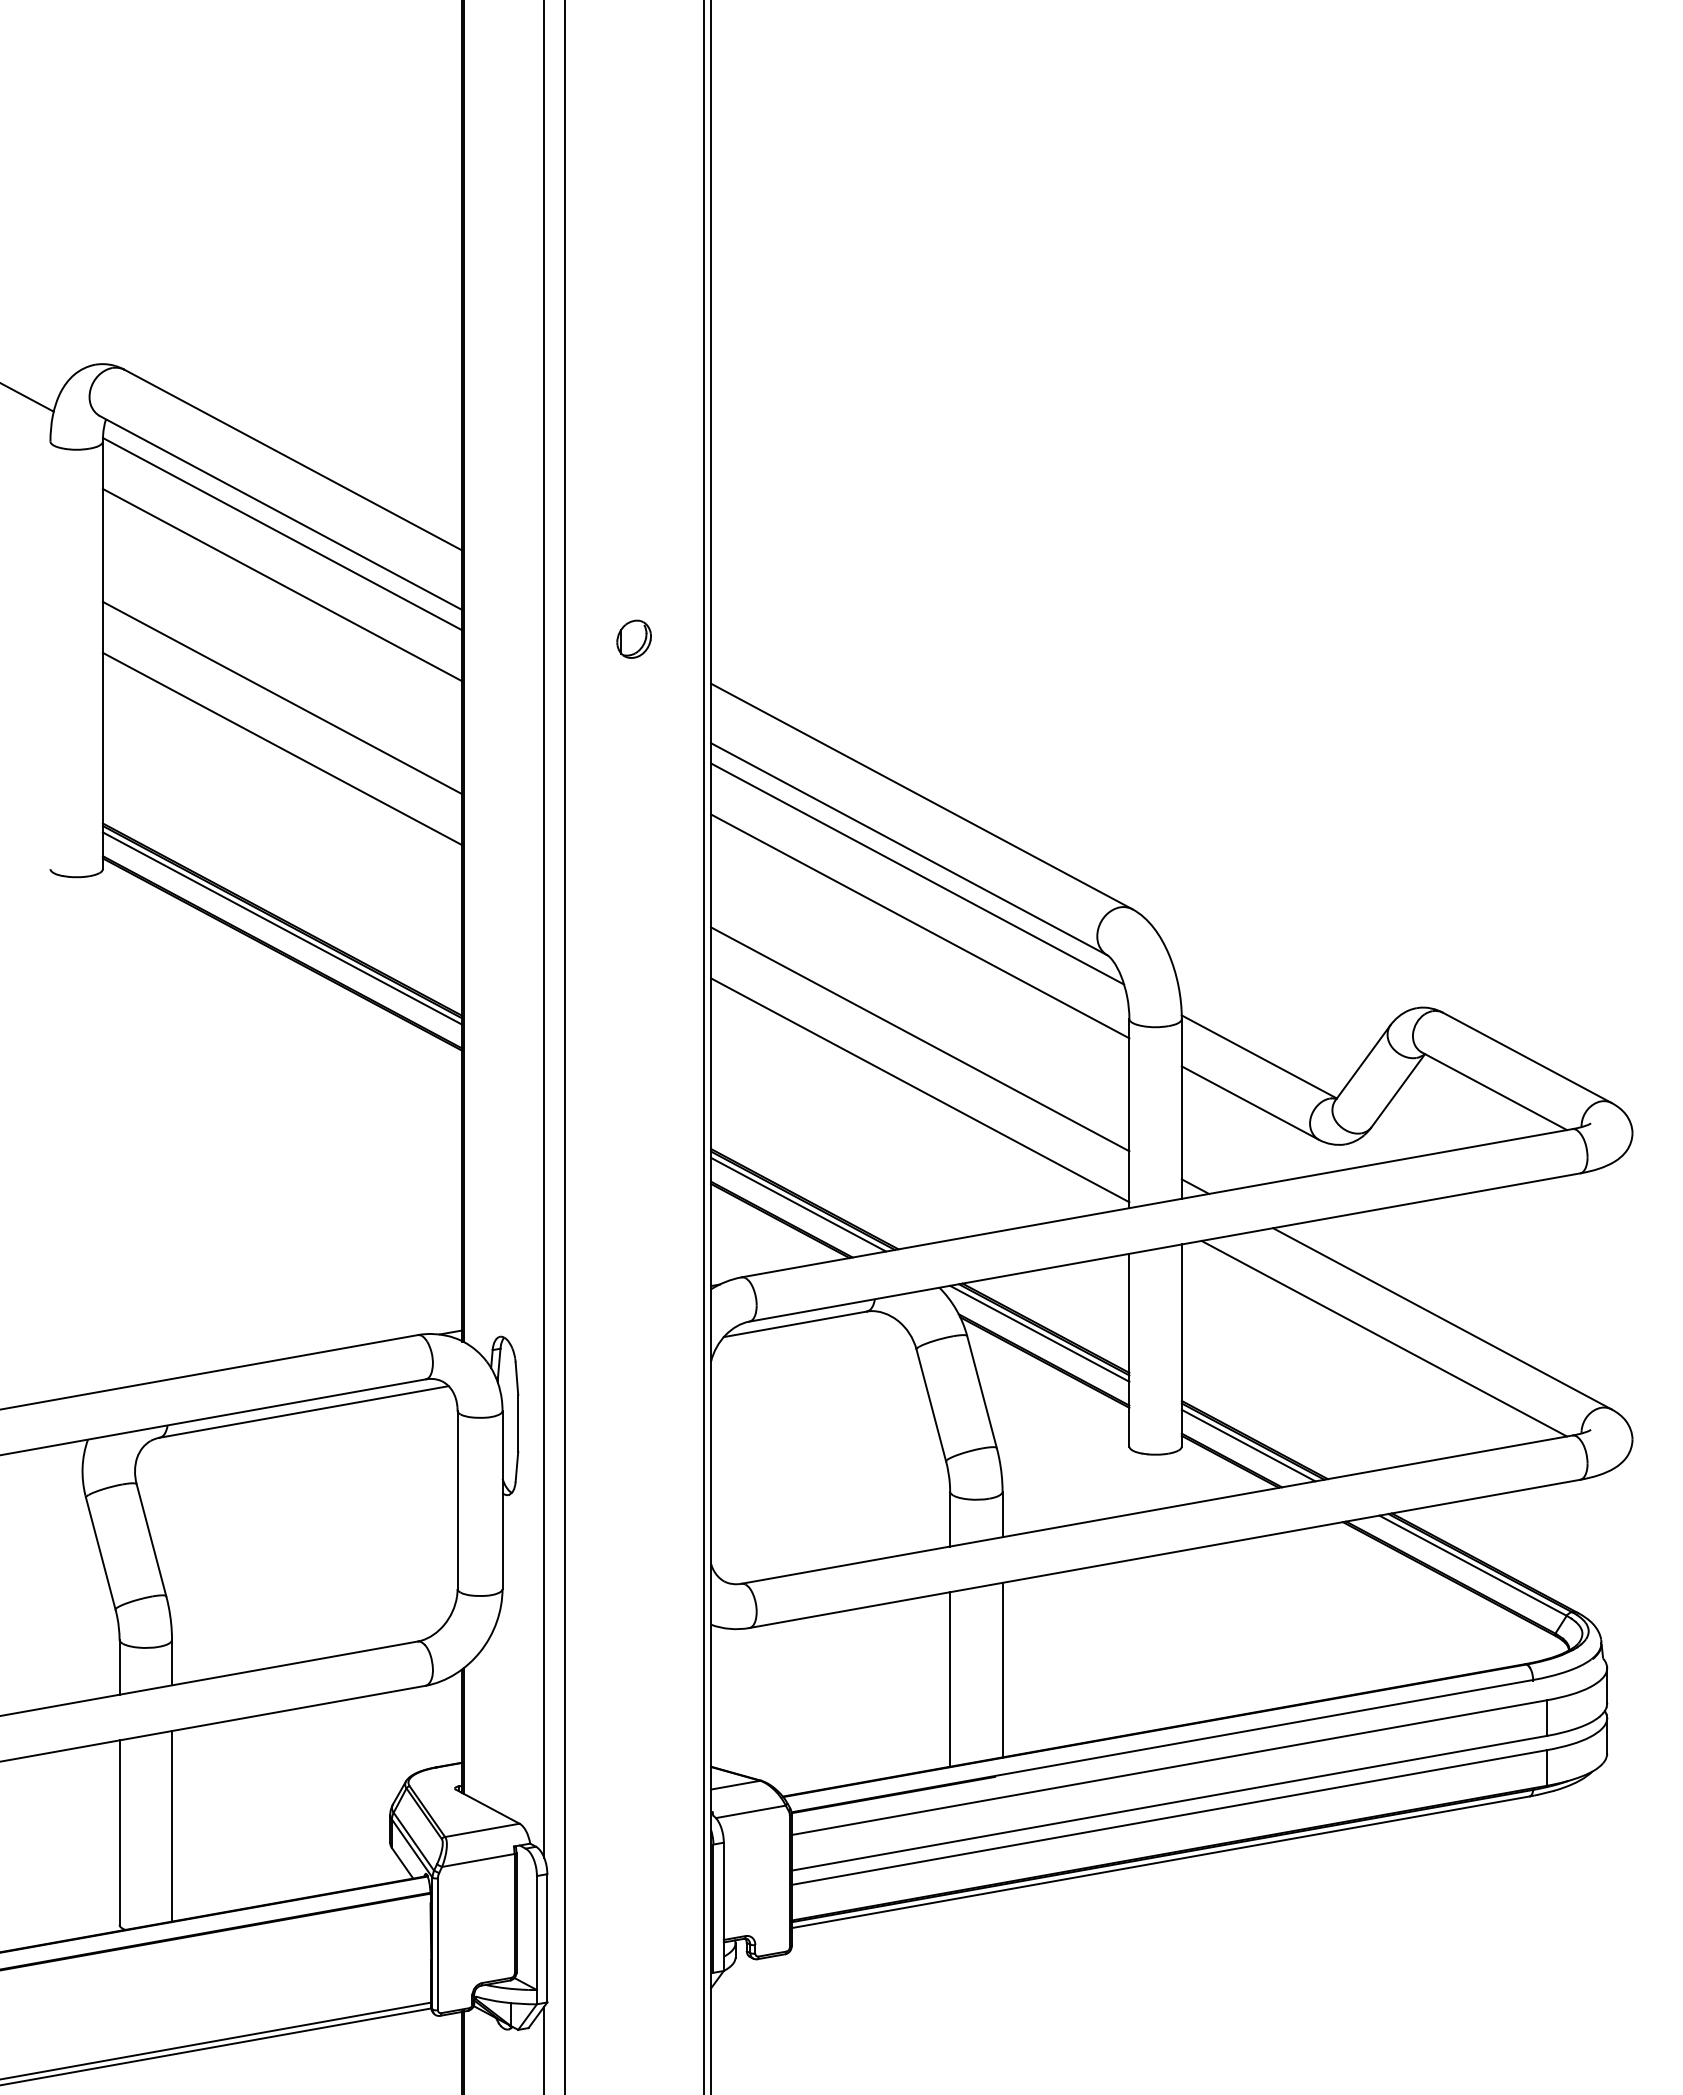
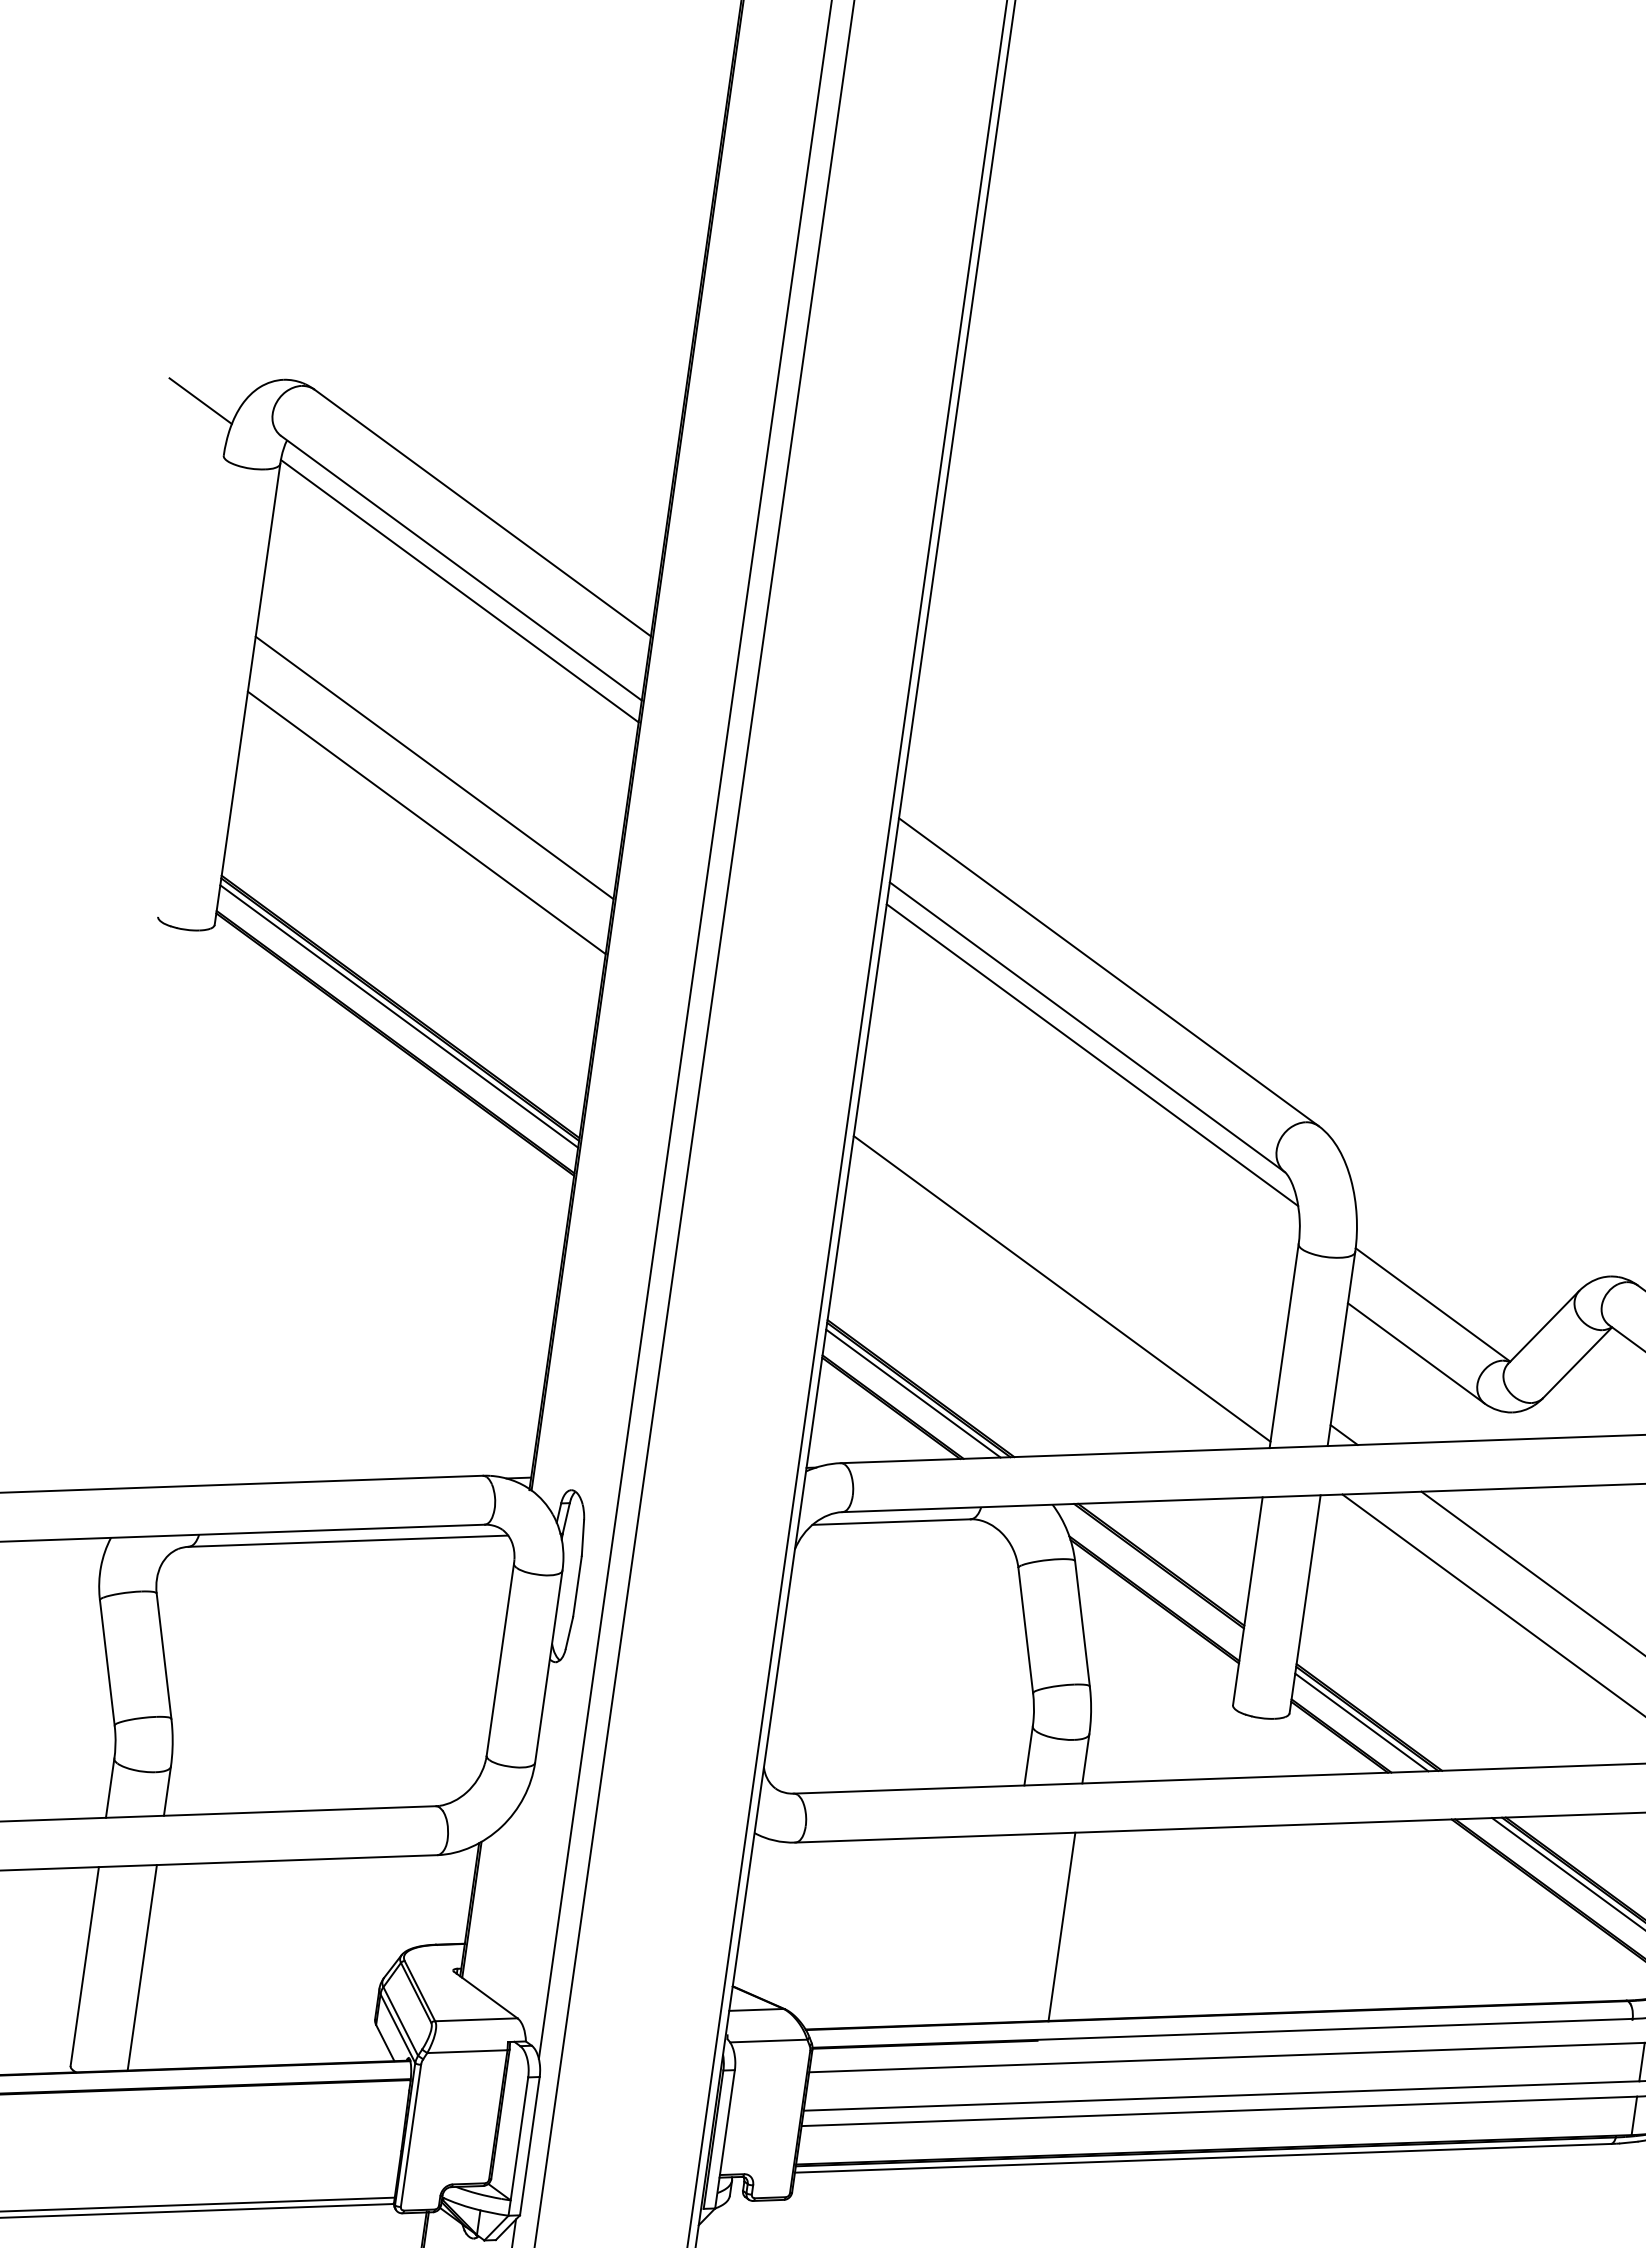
line: (282, 584) -> (452, 645), removed
part: (633, 638) -> (822, 757), removed
line: (920, 926) -> (1087, 1112), removed
line: (920, 1039) -> (1070, 1234), removed
line: (1039, 1333) -> (1153, 1569), removed
line: (950, 1679) -> (1004, 1928), removed

